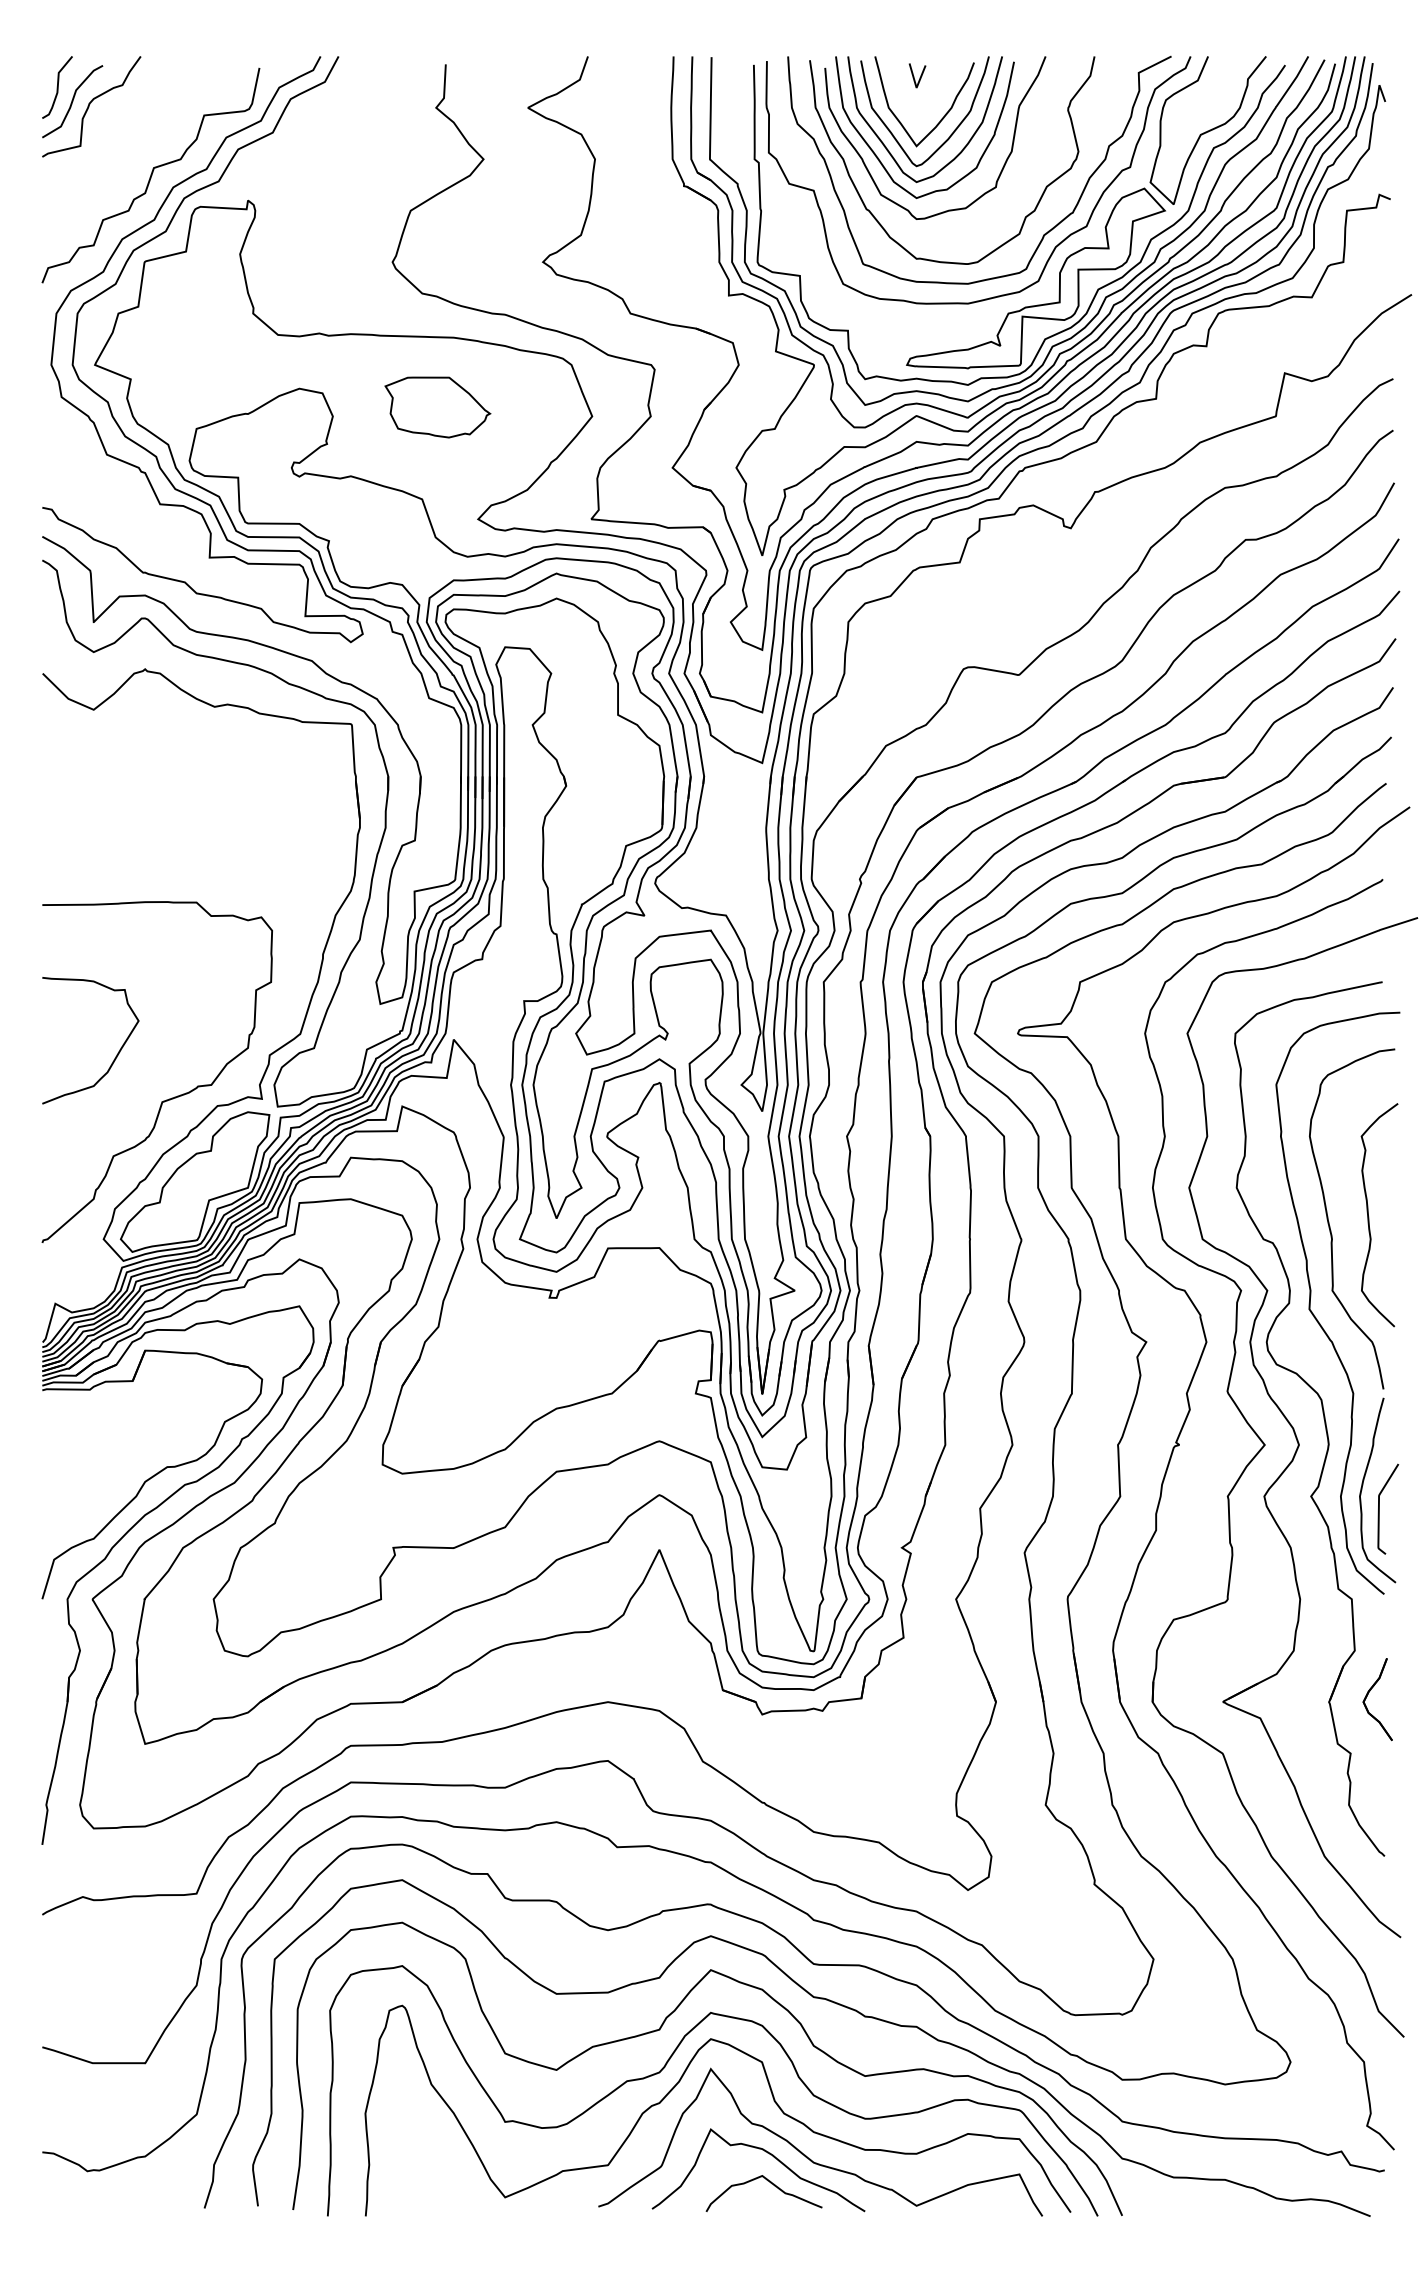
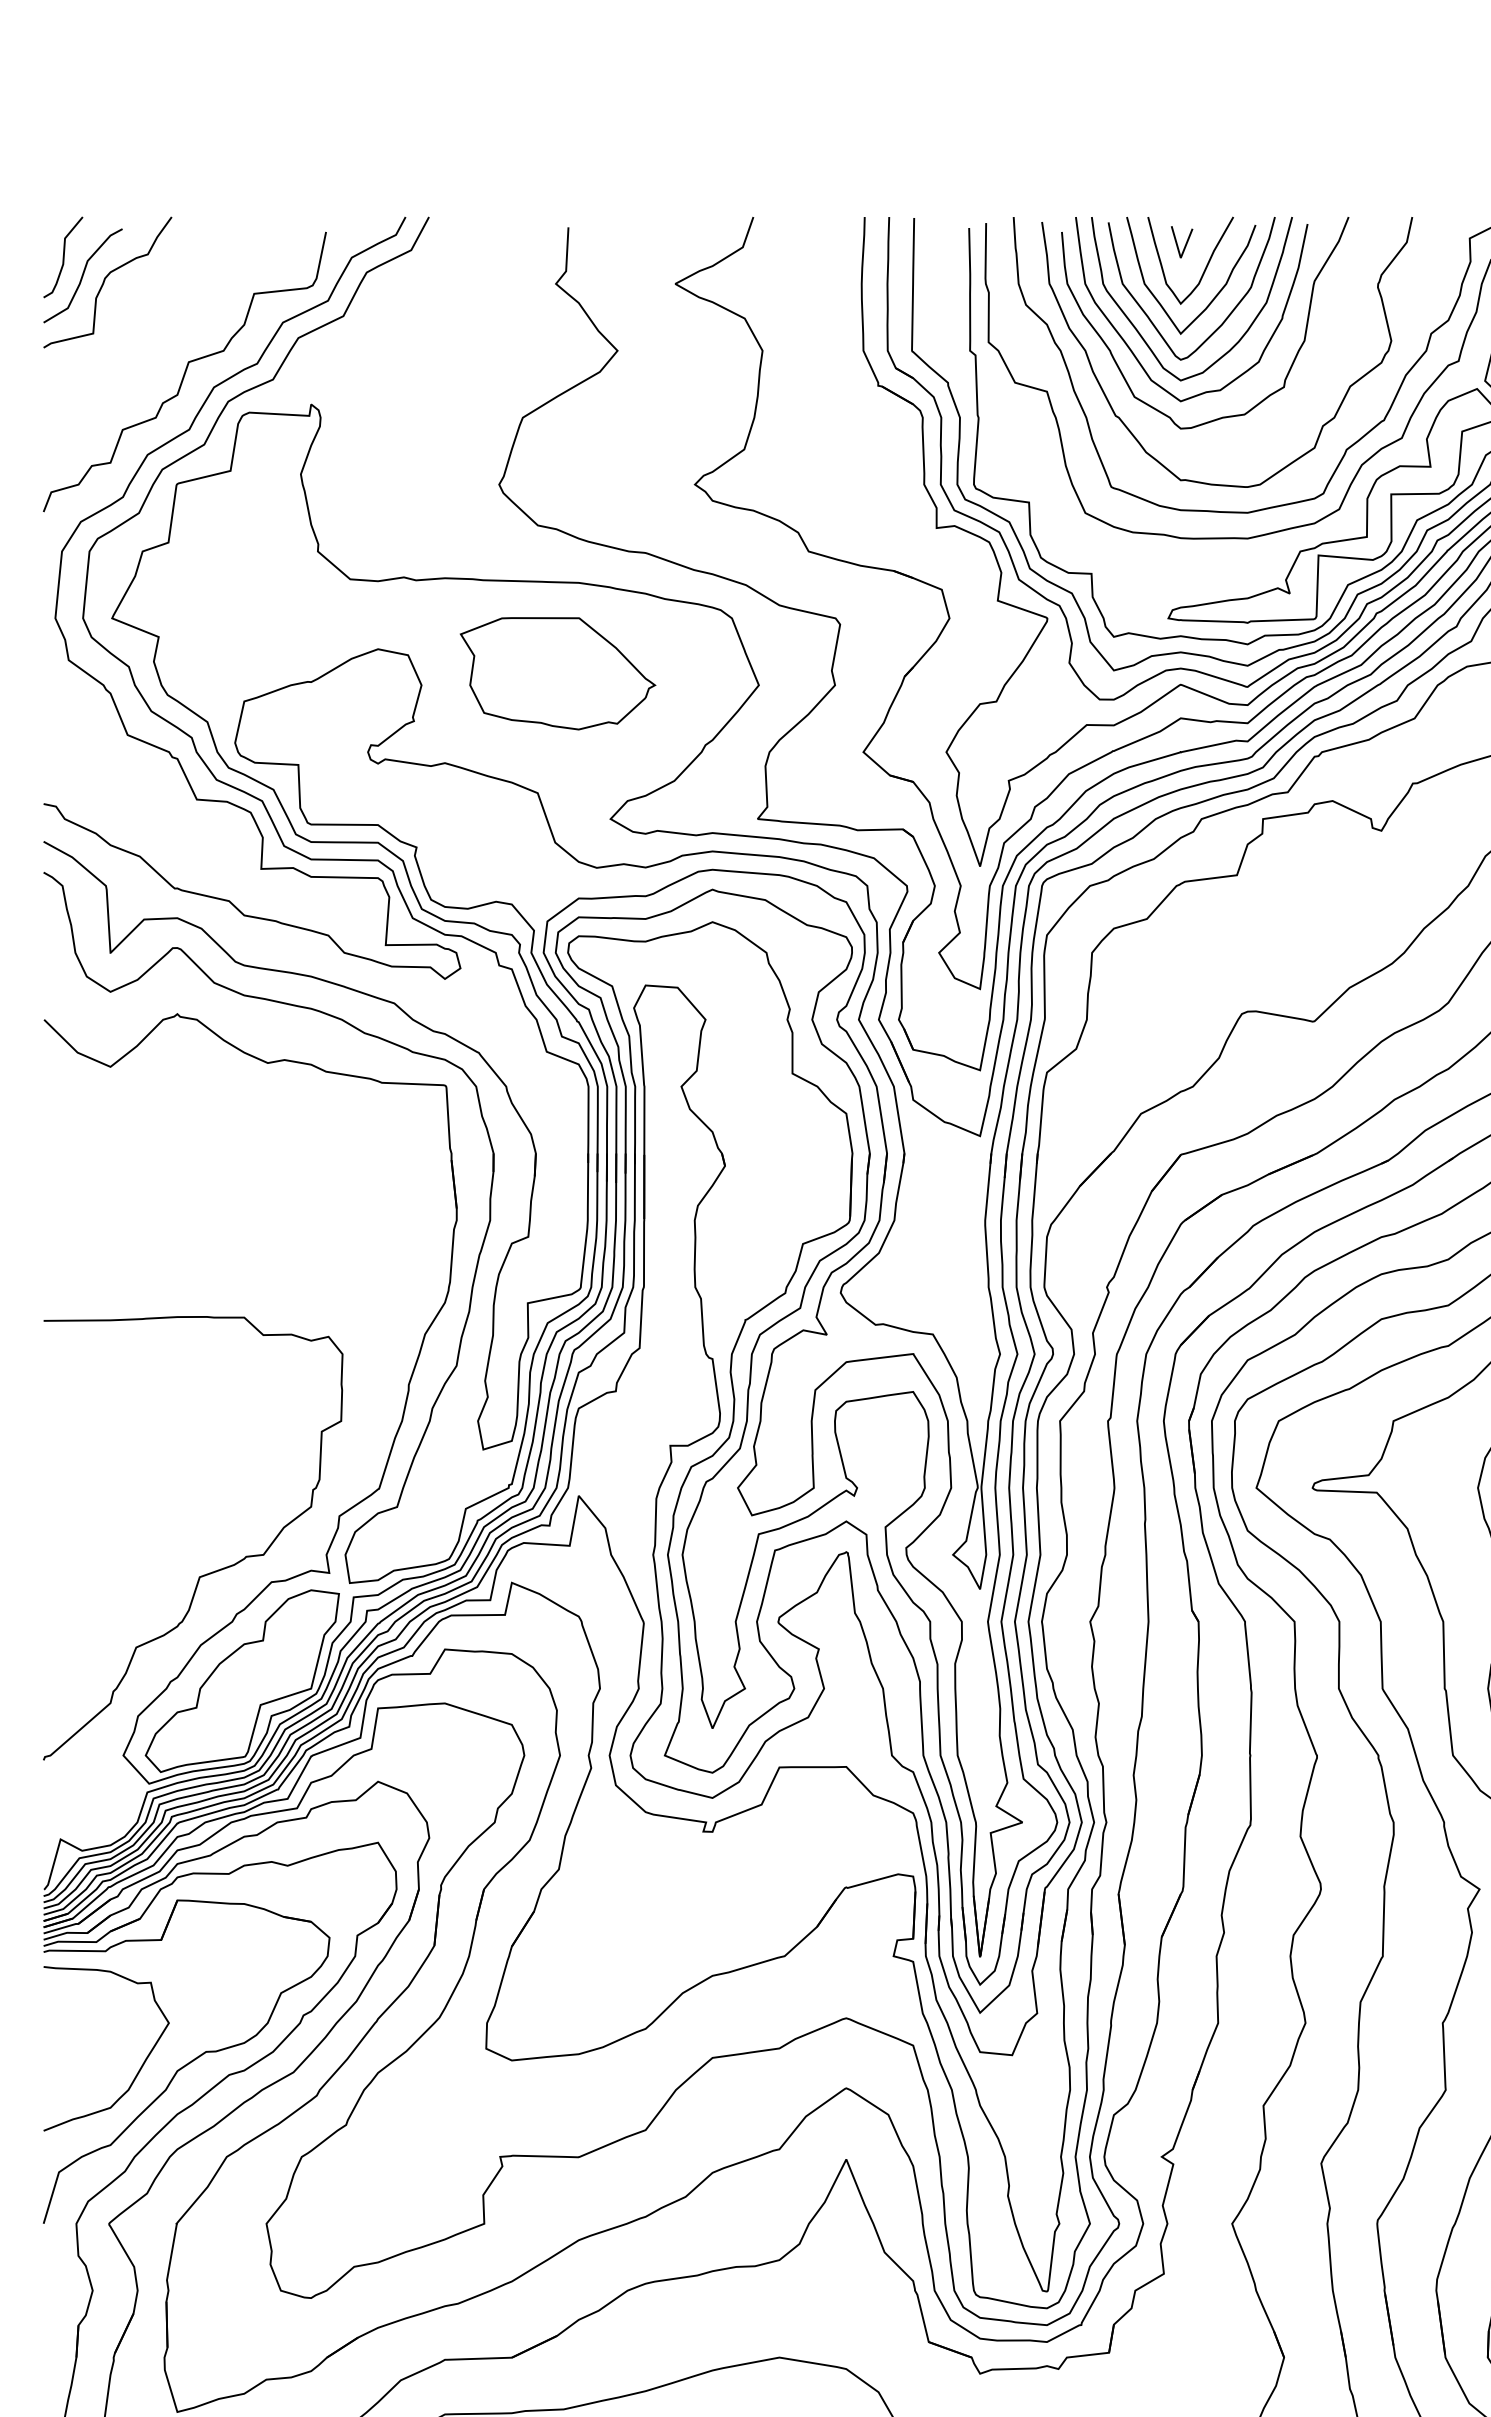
curve: (934, 96) -> (1204, 269), added
part: (437, 407) -> (557, 673), size x1.43
curve: (116, 1054) -> (140, 2066), moved

